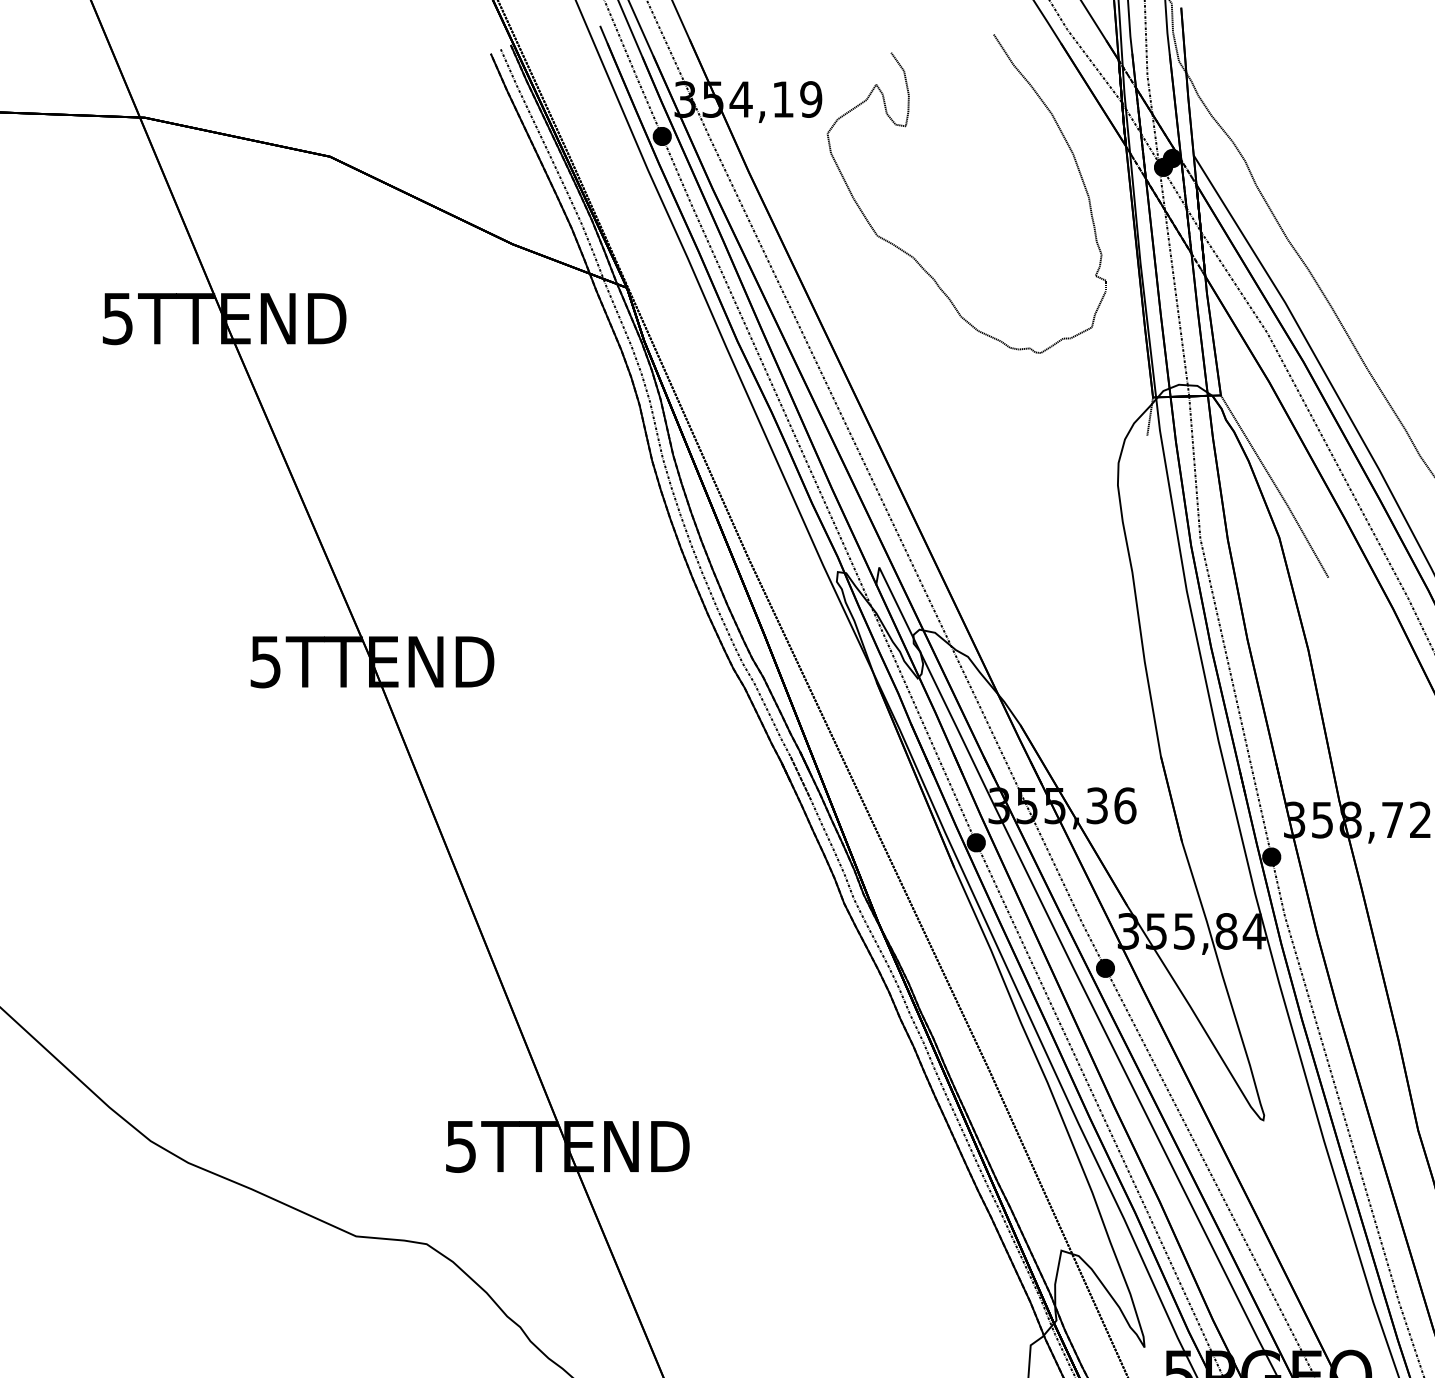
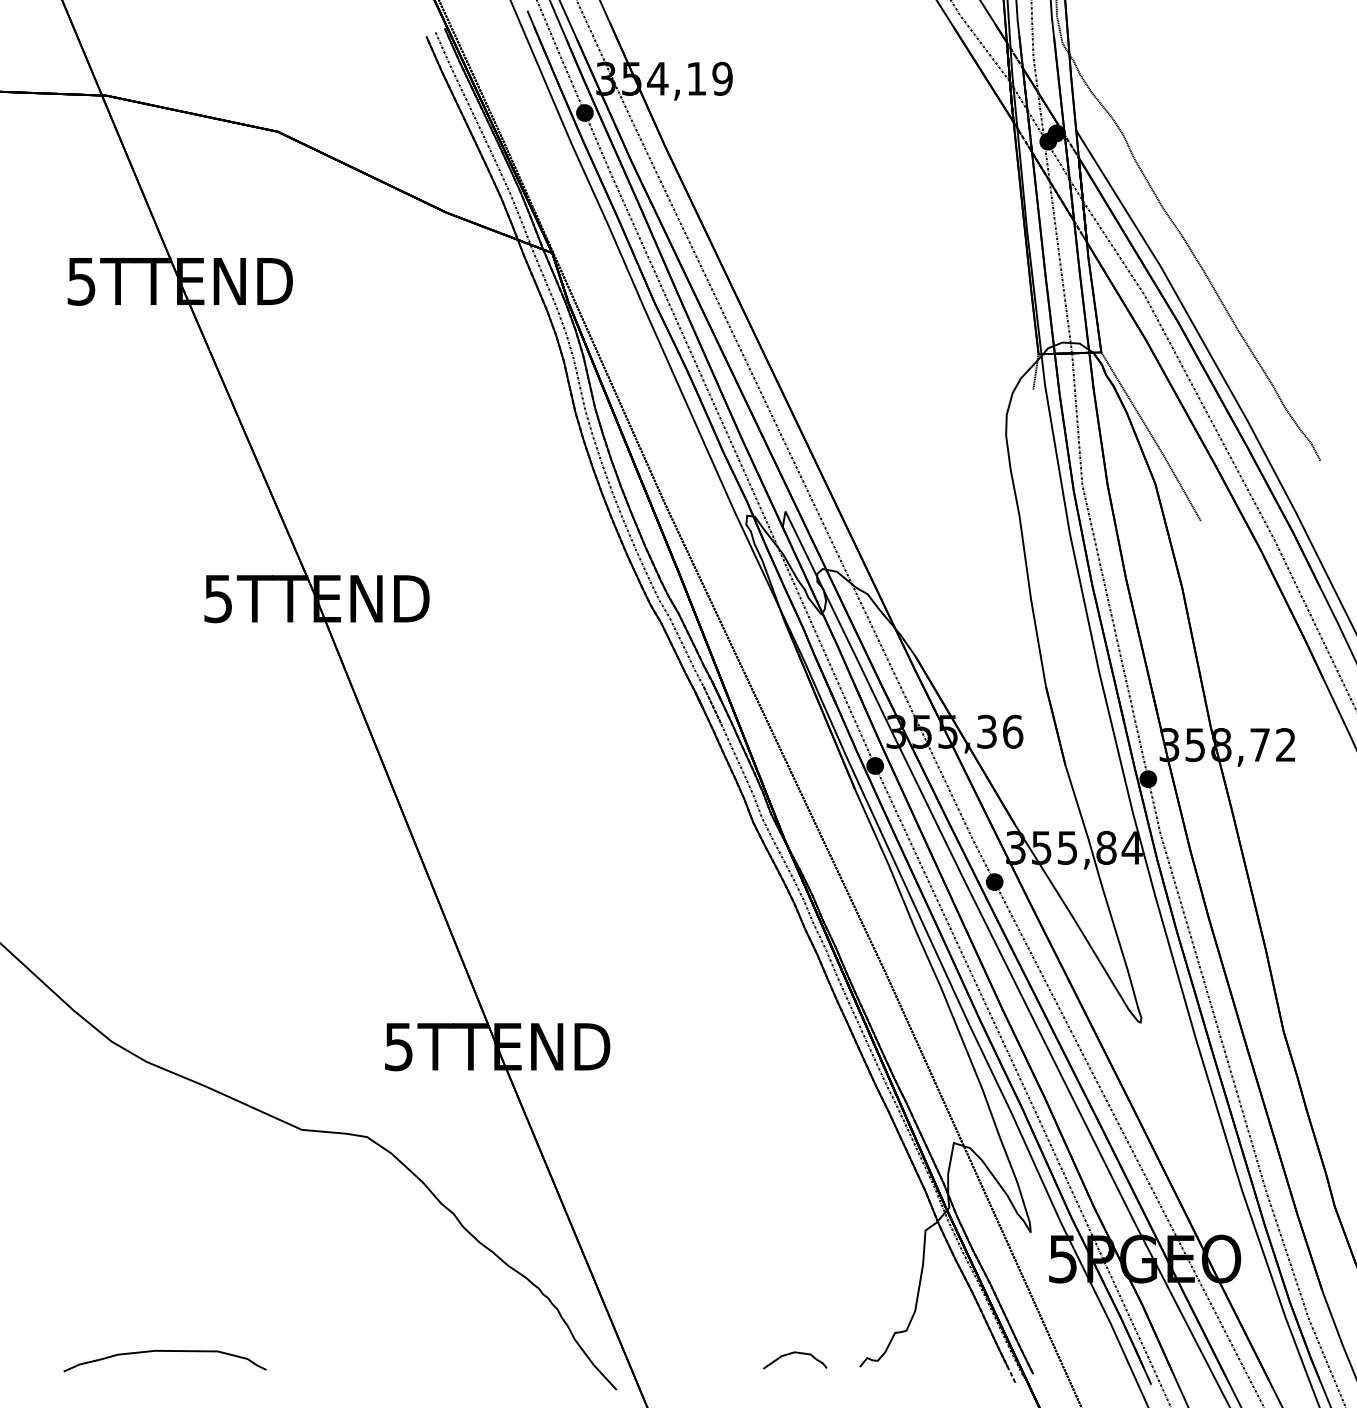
curve: (912, 255) -> (816, 223), removed

